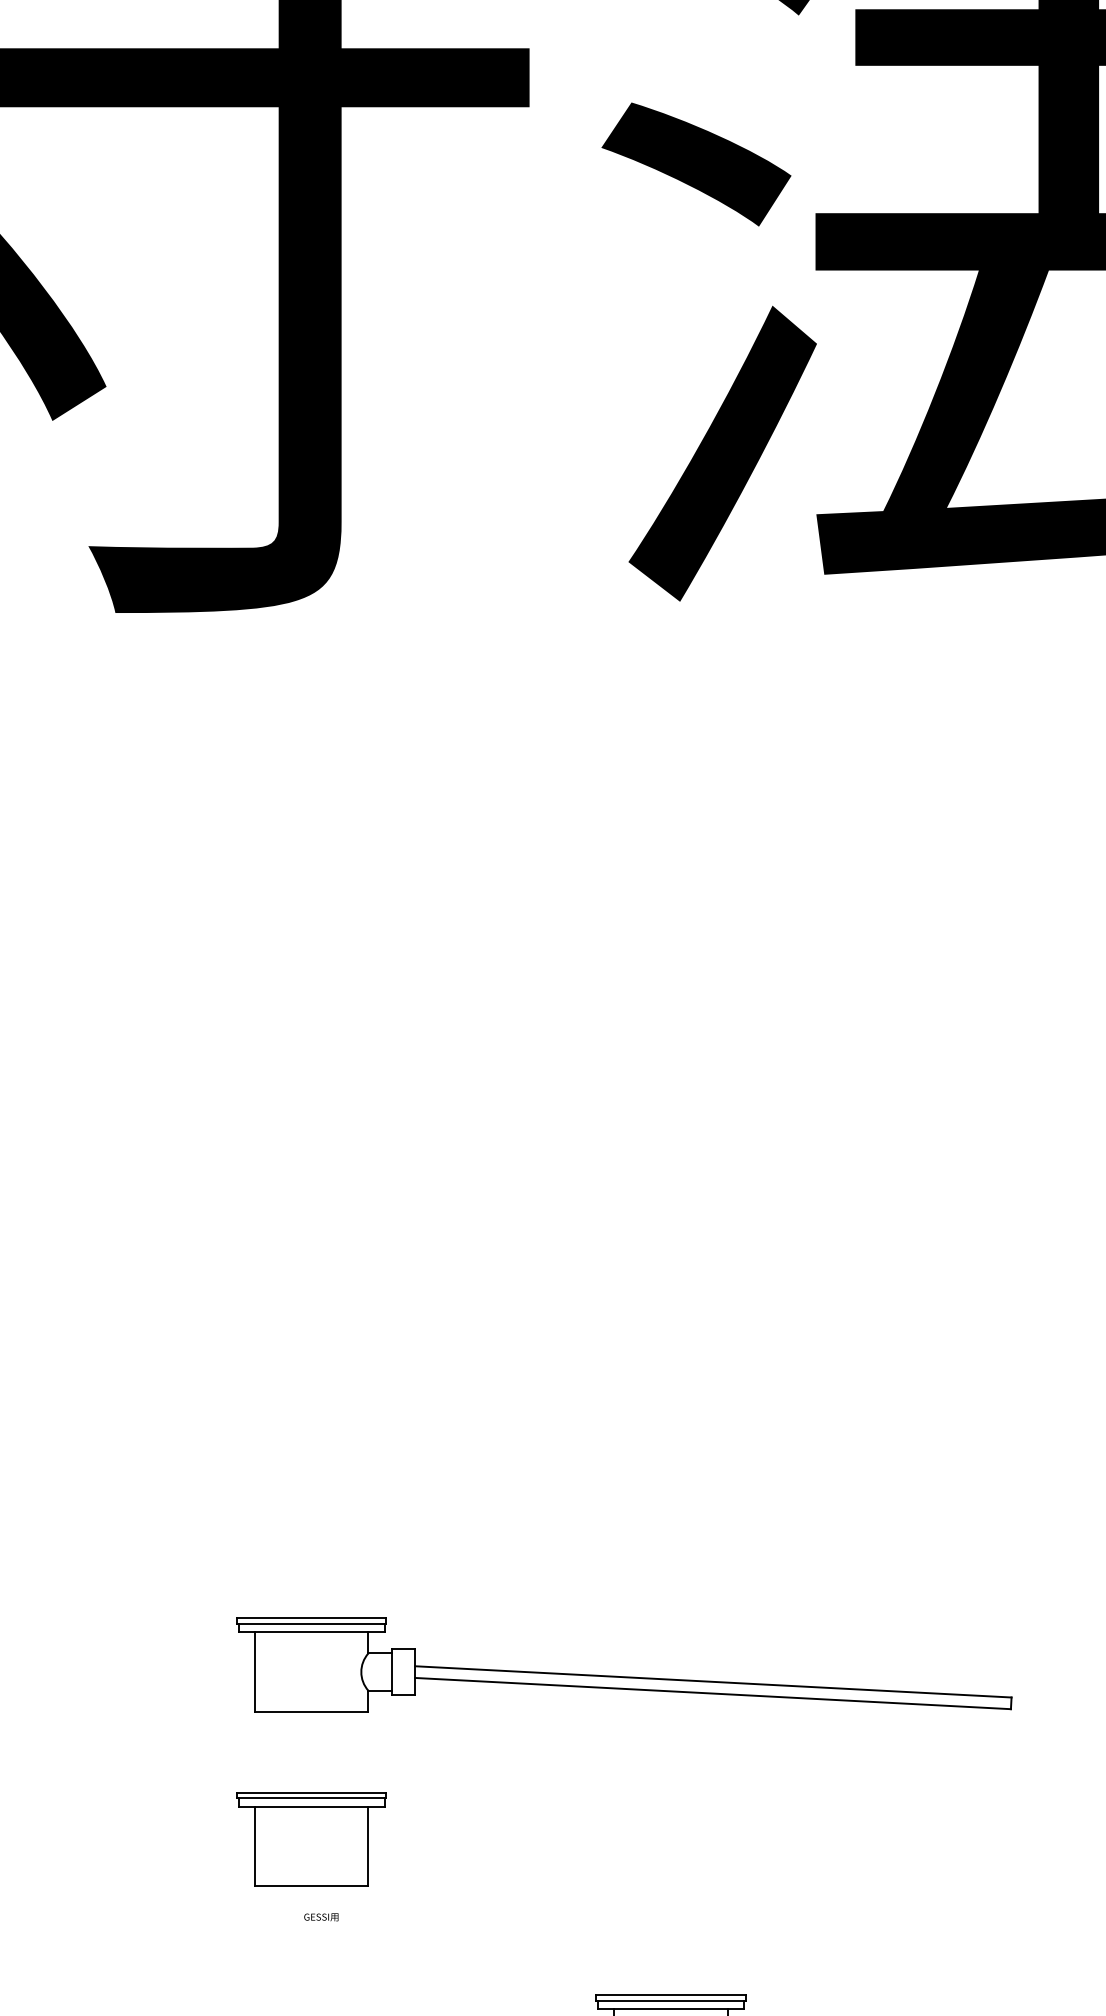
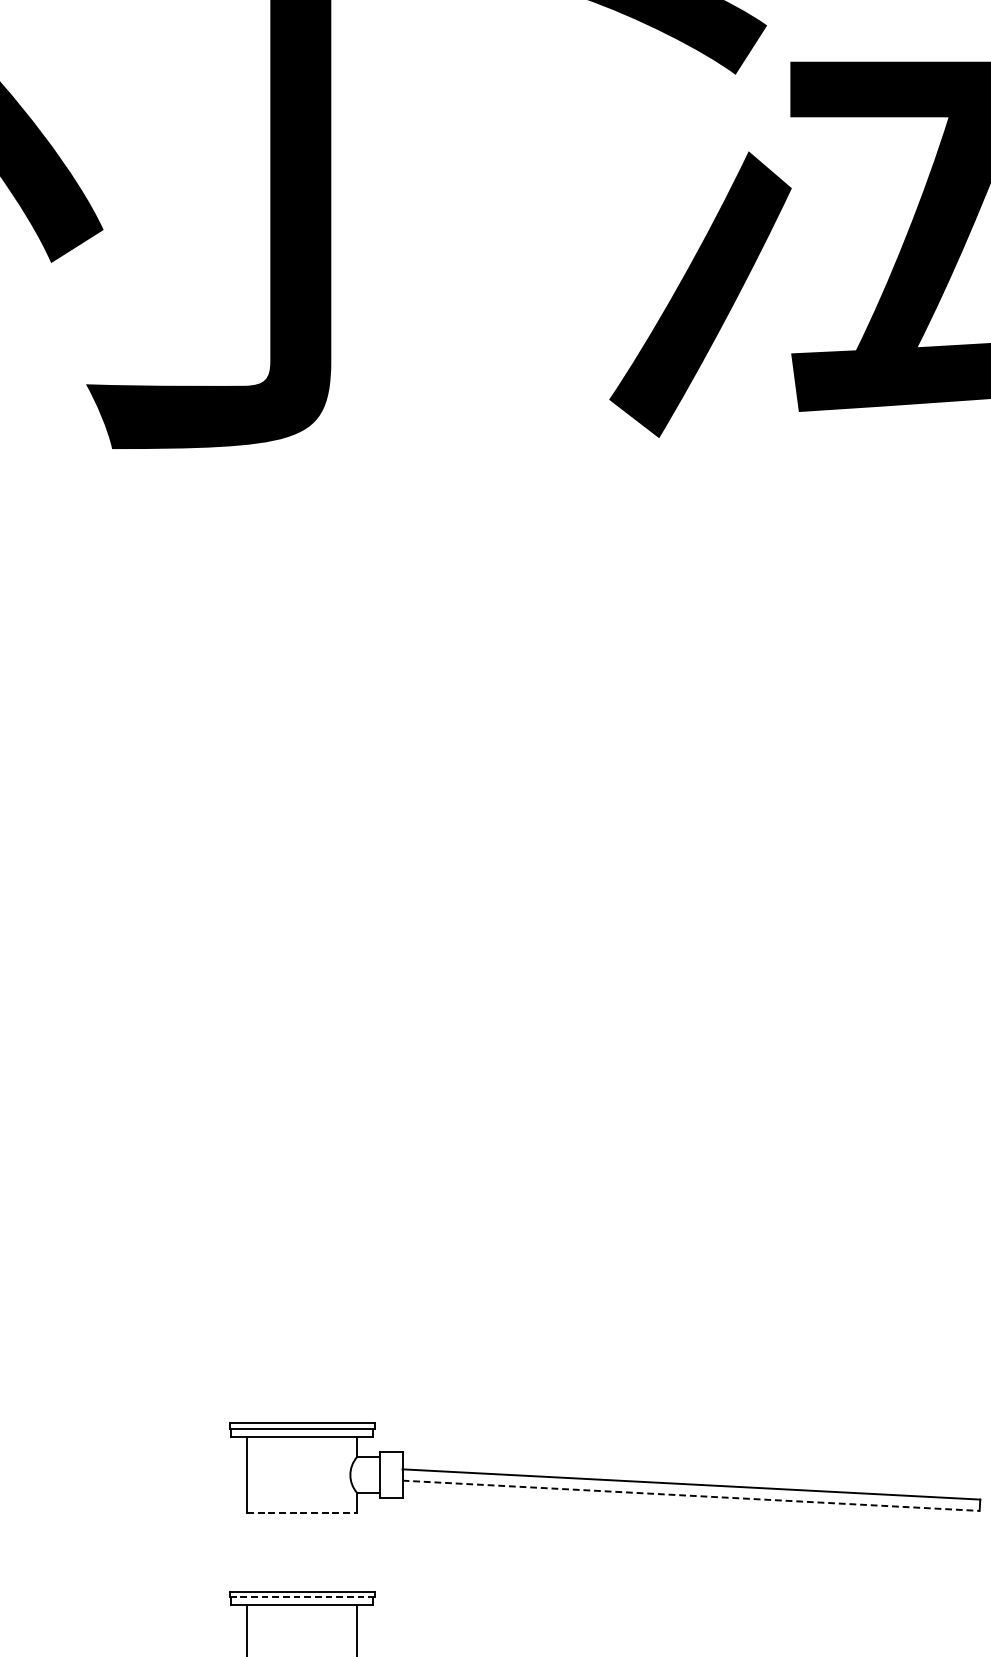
line: (713, 1693) -> (691, 1495), solid -> dashed
line: (311, 1711) -> (302, 1513), solid -> dashed
line: (311, 1798) -> (302, 1597), solid -> dashed

